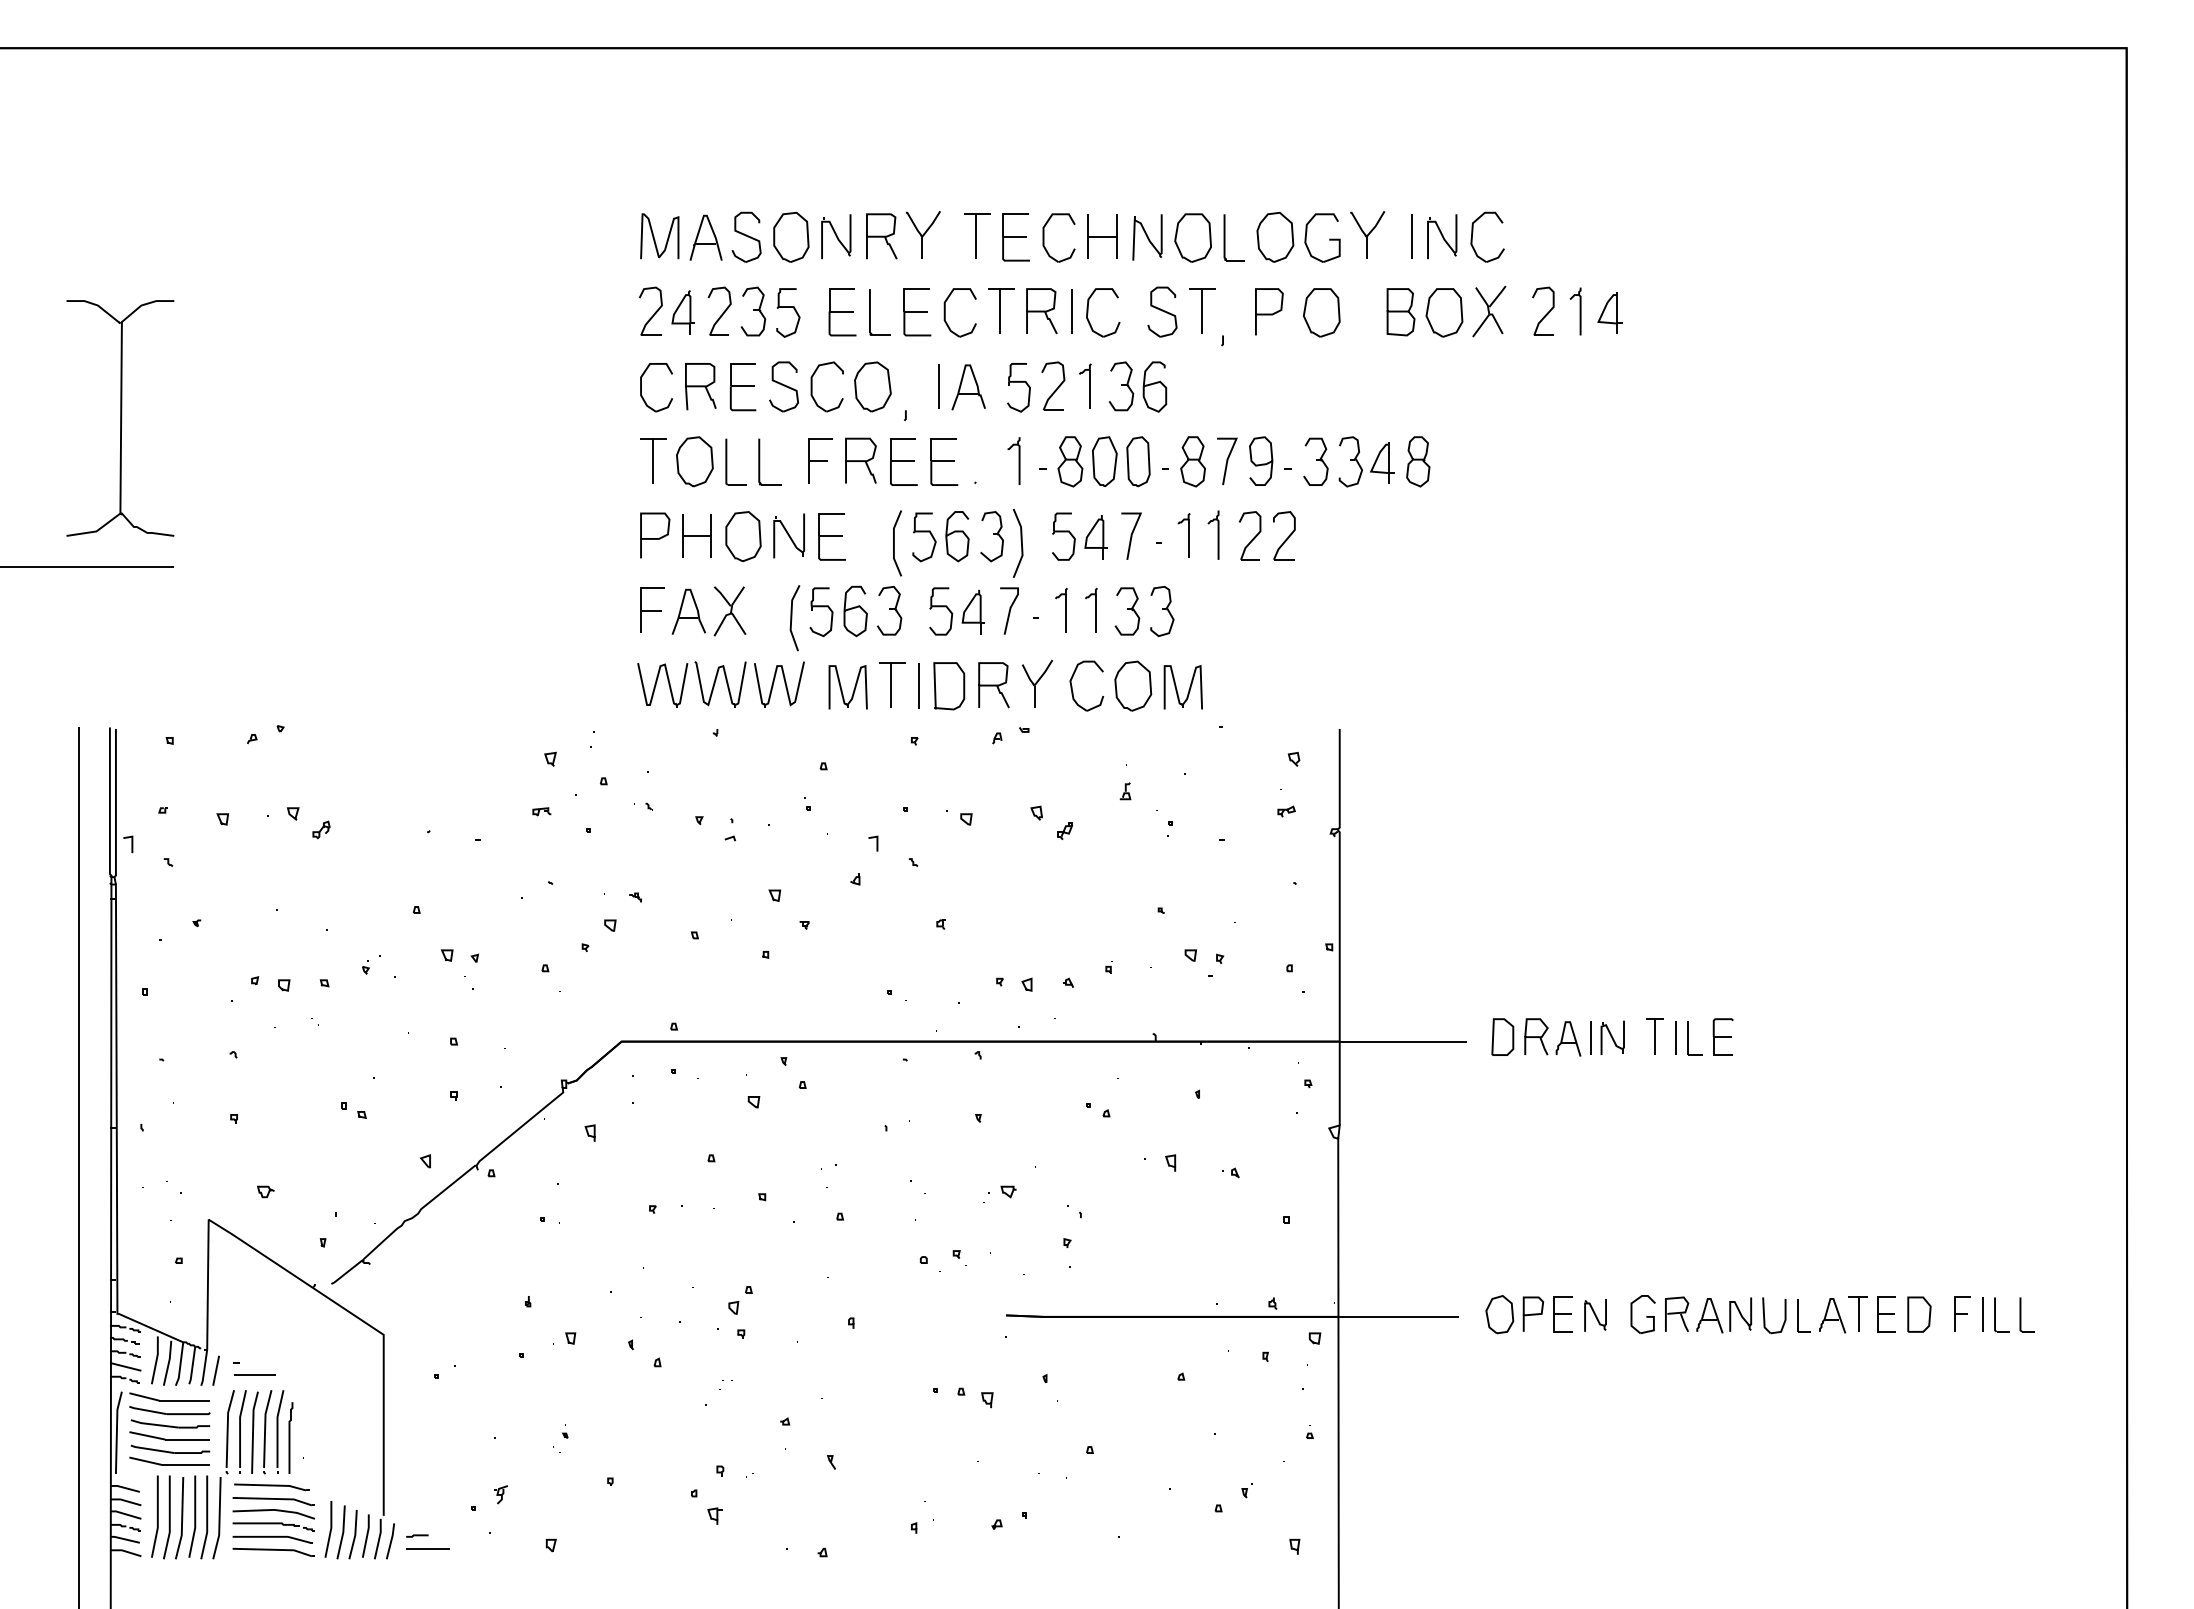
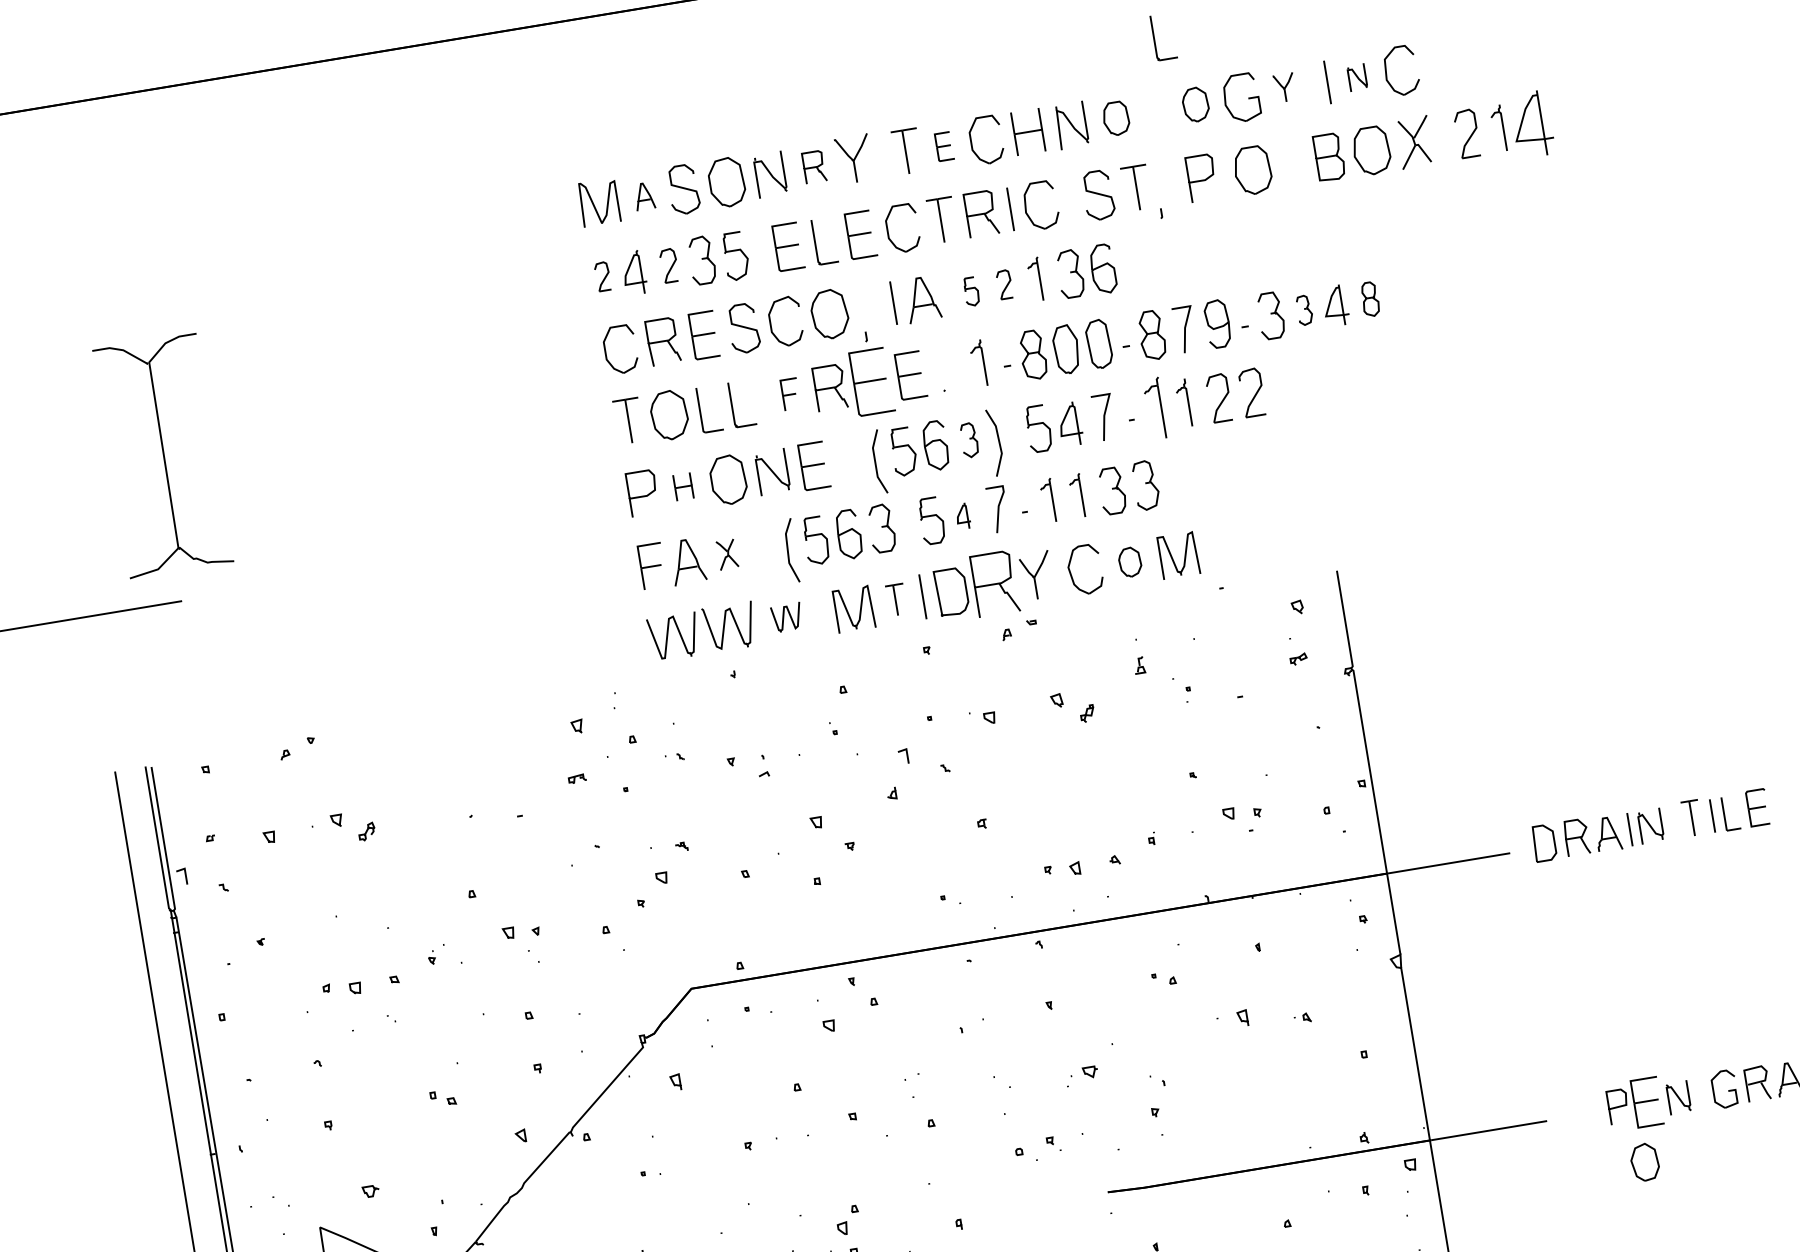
part: (1367, 234) -> (1284, 87), size x0.6
part: (881, 236) -> (814, 167), size x0.7
part: (1275, 236) -> (1195, 104), size x0.7
part: (1442, 236) -> (1357, 77), size x0.6
part: (705, 237) -> (643, 196), size x0.6
part: (1015, 237) -> (944, 146), size x0.6
part: (1192, 237) -> (1115, 118), size x0.7
part: (1225, 237) -> (1154, 38), moved
part: (650, 310) -> (602, 275), size x0.6
part: (719, 310) -> (669, 264), size x0.7
part: (1609, 312) -> (1531, 124), size x1.6
part: (1053, 385) -> (1004, 283), size x0.6
part: (1018, 387) -> (971, 291), size x0.6
part: (120, 418) -> (163, 456), moved
part: (820, 460) -> (790, 393), size x0.7
part: (903, 461) -> (871, 381), size x1.4
part: (1350, 461) -> (1304, 309), size x0.6
part: (1418, 461) -> (1370, 299), size x0.7
part: (696, 535) -> (682, 486), size x0.6
part: (1183, 535) -> (1154, 408), size x1.4
part: (991, 536) -> (968, 440), size x0.7
part: (729, 611) -> (727, 554), size x0.6
part: (972, 611) -> (962, 515), size x0.6
part: (779, 684) -> (787, 617), size x0.6
part: (892, 684) -> (896, 599), size x0.7
part: (993, 685) -> (994, 584), size x1.4
part: (1133, 685) -> (1130, 561), size x0.6
part: (1499, 1314) -> (1644, 1162), moved
part: (1562, 1314) -> (1646, 1102), size x1.4

